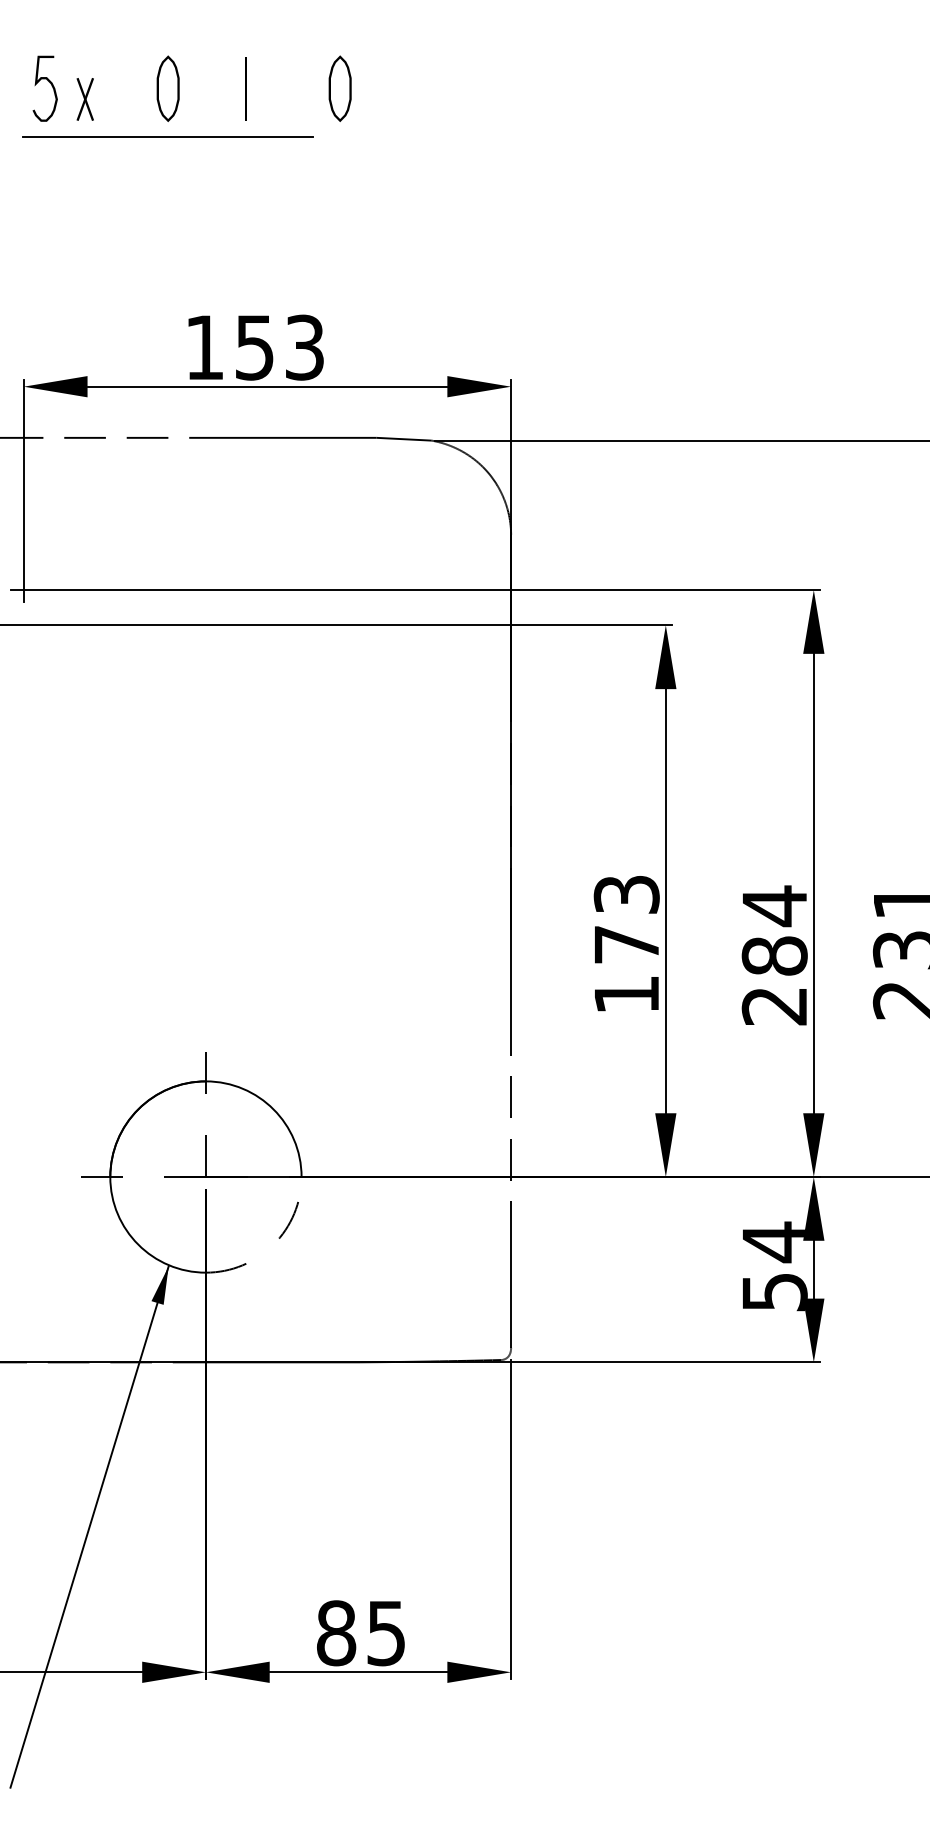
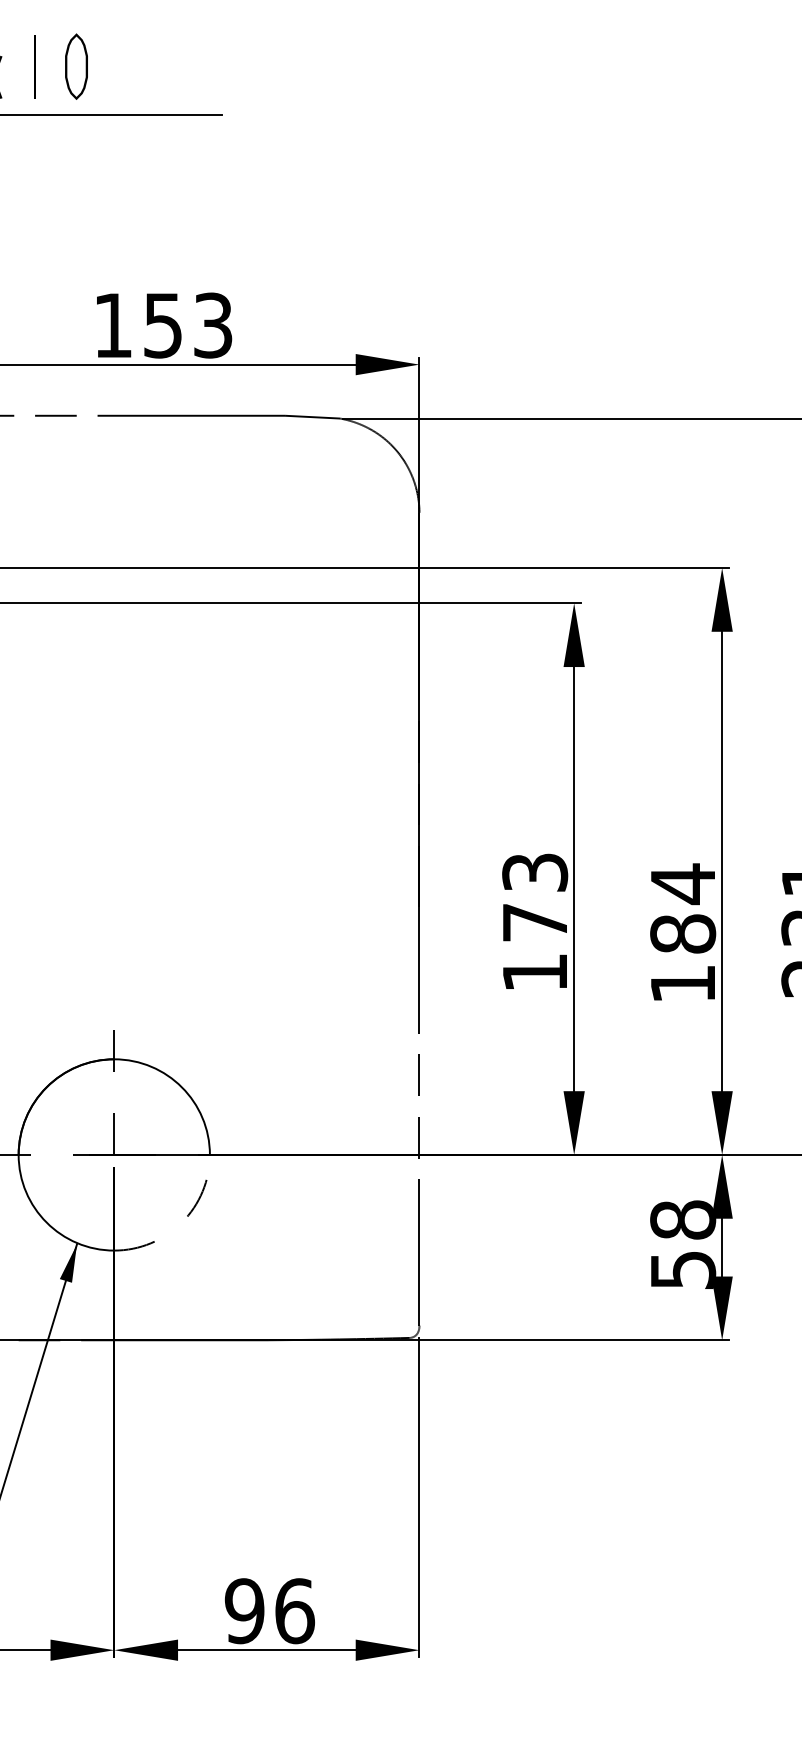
line: (245, 88) -> (34, 66), moved
part: (339, 88) -> (247, 66), removed
text: (773, 1006) -> (681, 984), 284 -> 184
text: (774, 1242) -> (682, 1220), 54 -> 58
text: (361, 1633) -> (269, 1611), 85 -> 96

